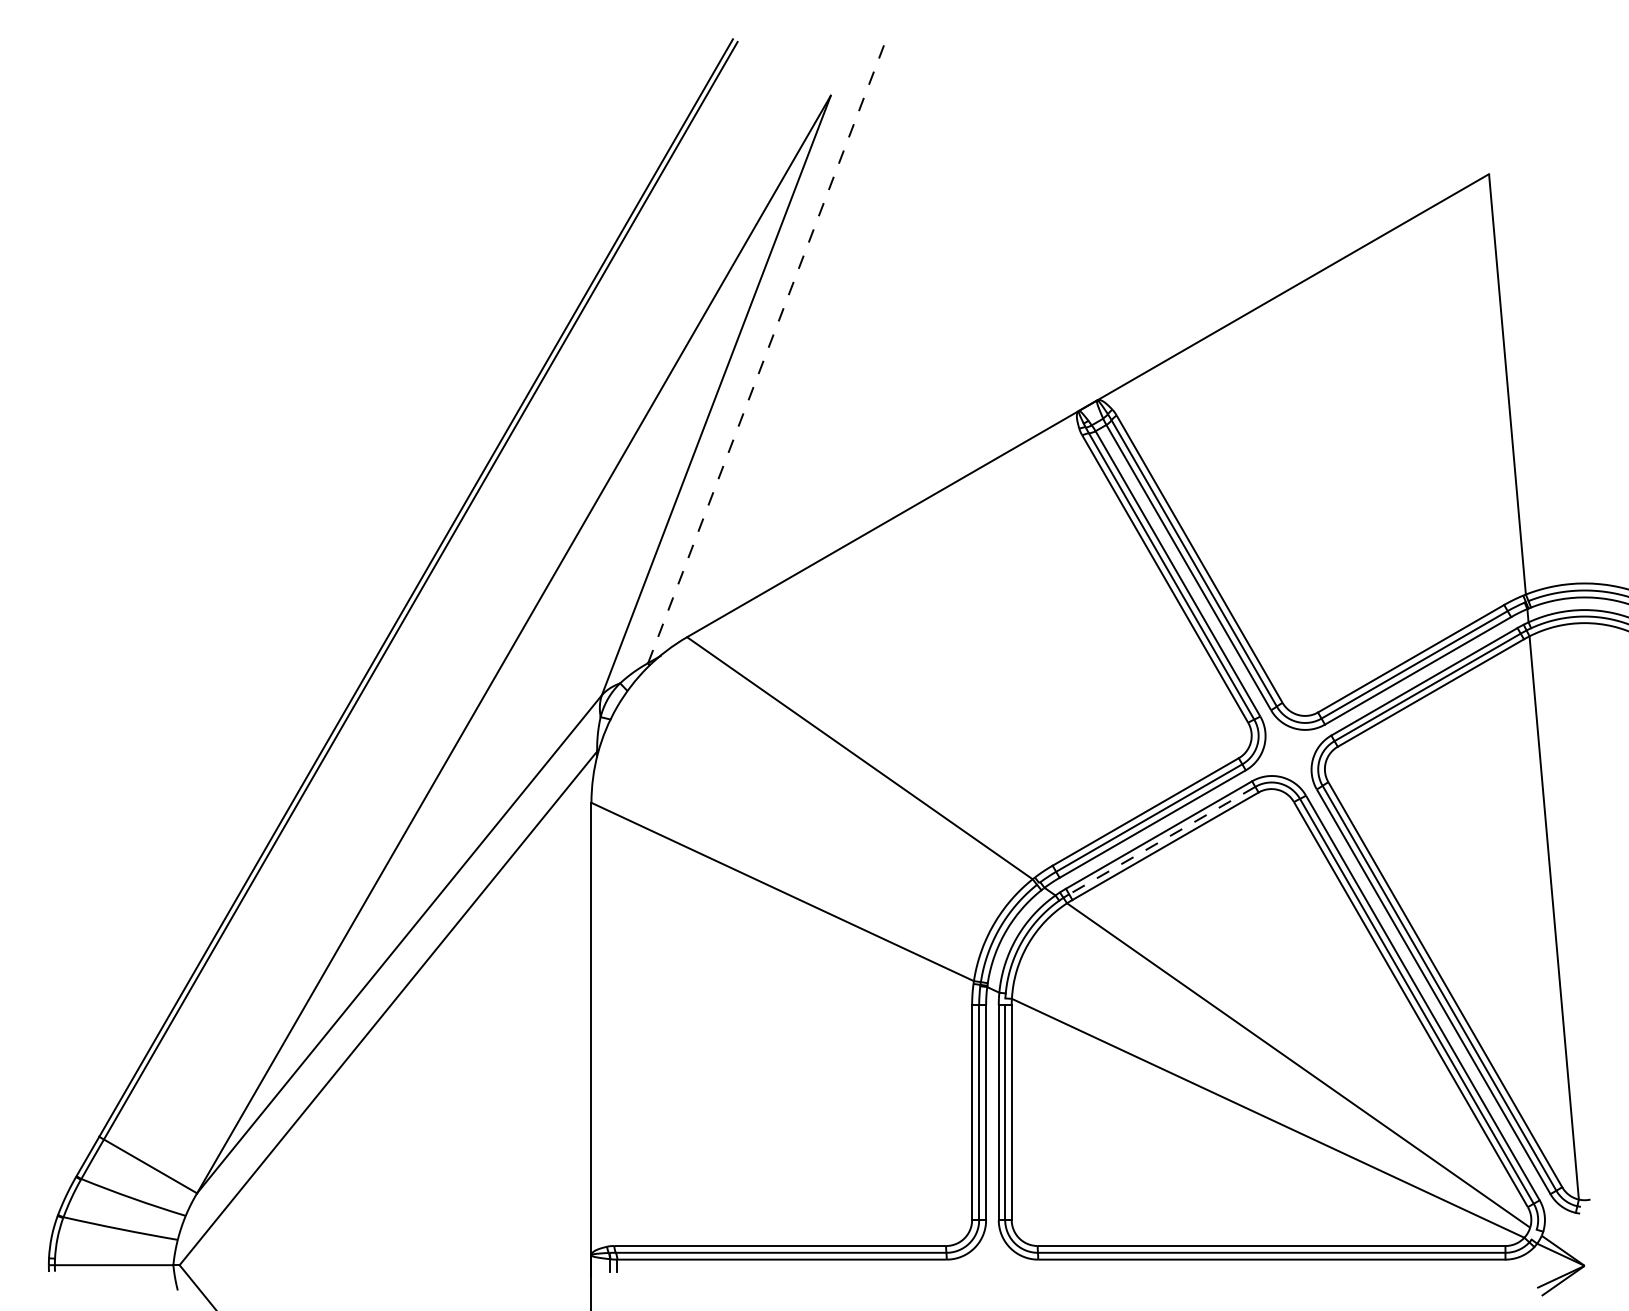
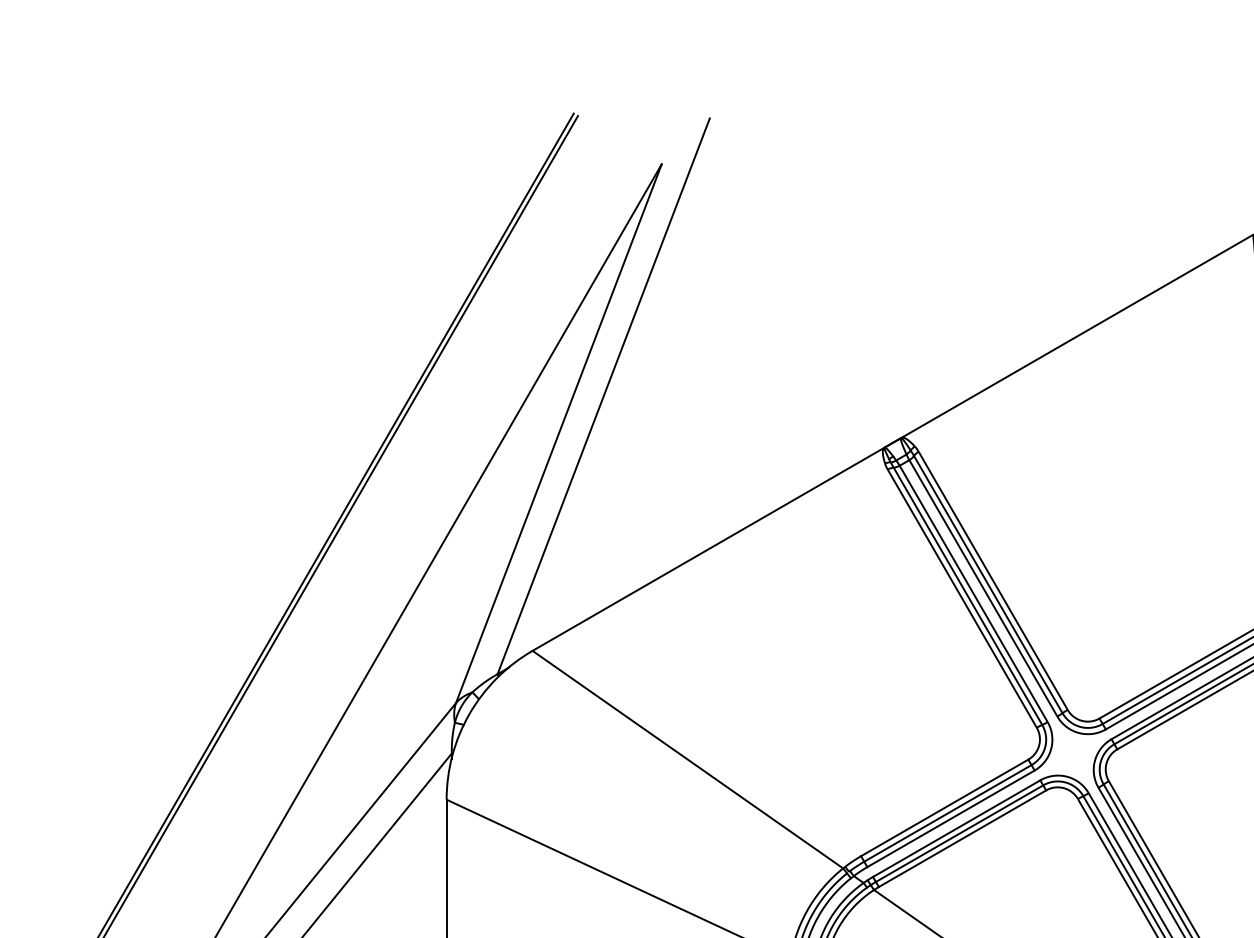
line: (766, 353) -> (603, 395), dashed -> solid
line: (1161, 840) -> (958, 833), dashed -> solid

